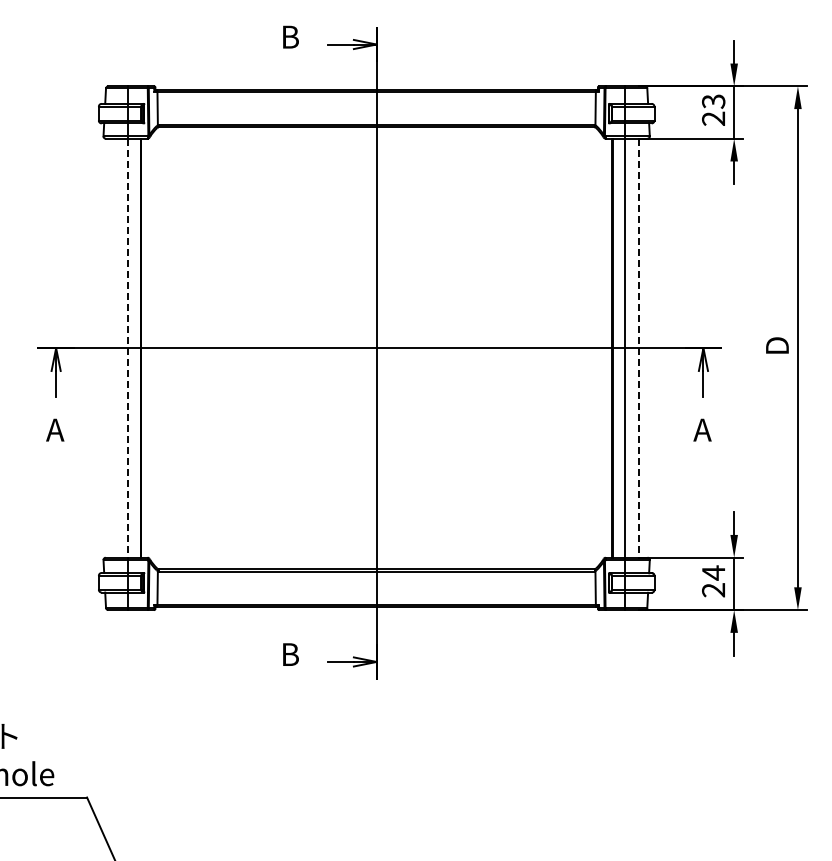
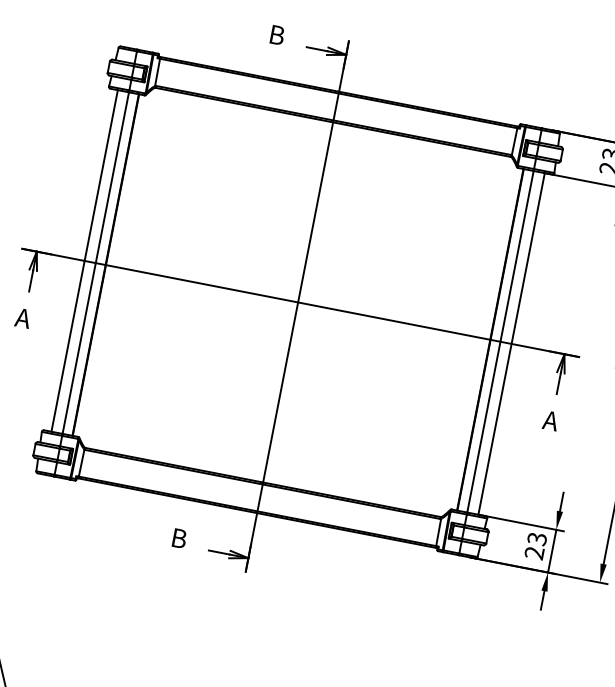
line: (114, 347) -> (84, 260), added
line: (128, 348) -> (95, 263), dashed -> solid
line: (638, 348) -> (511, 344), dashed -> solid
text: (713, 572) -> (537, 538), 24 -> 23

